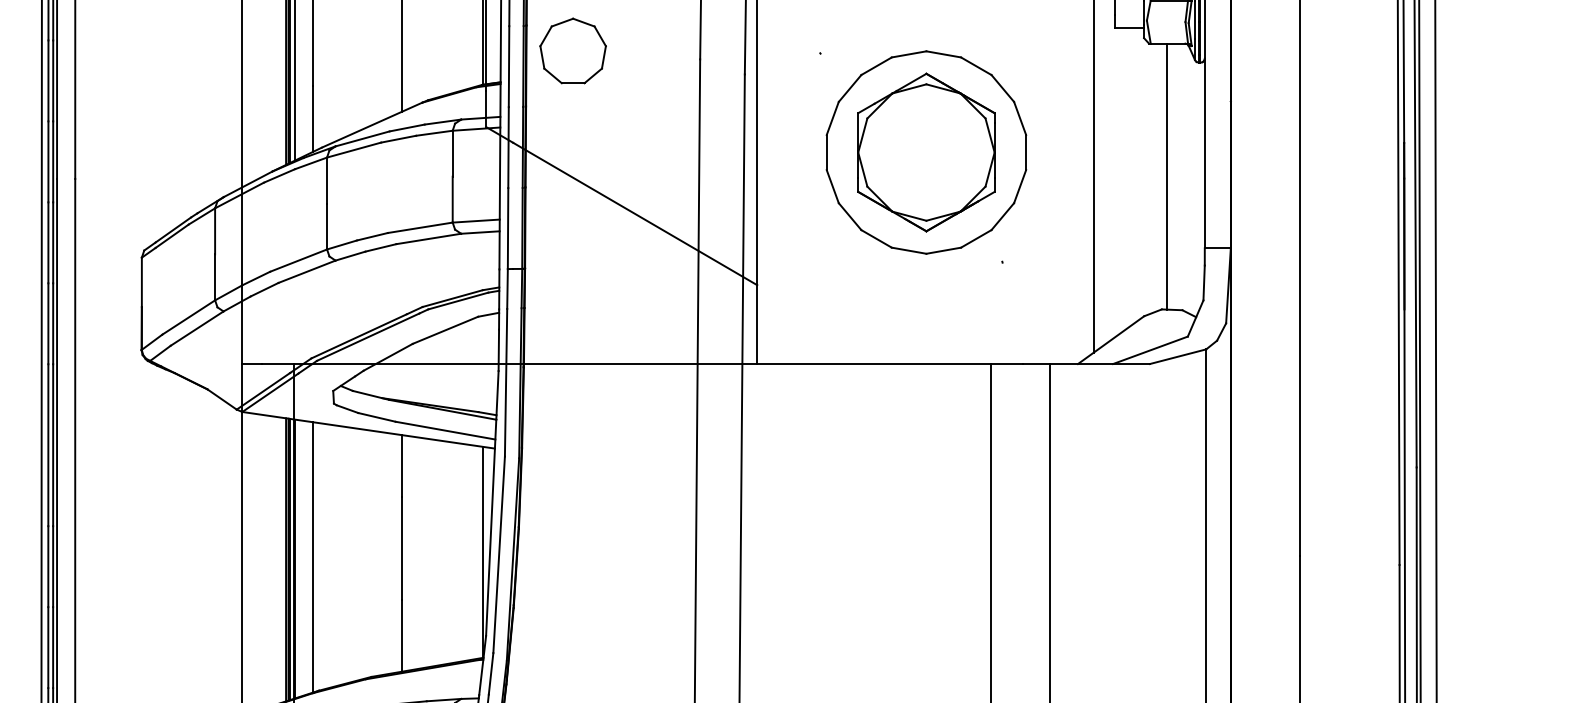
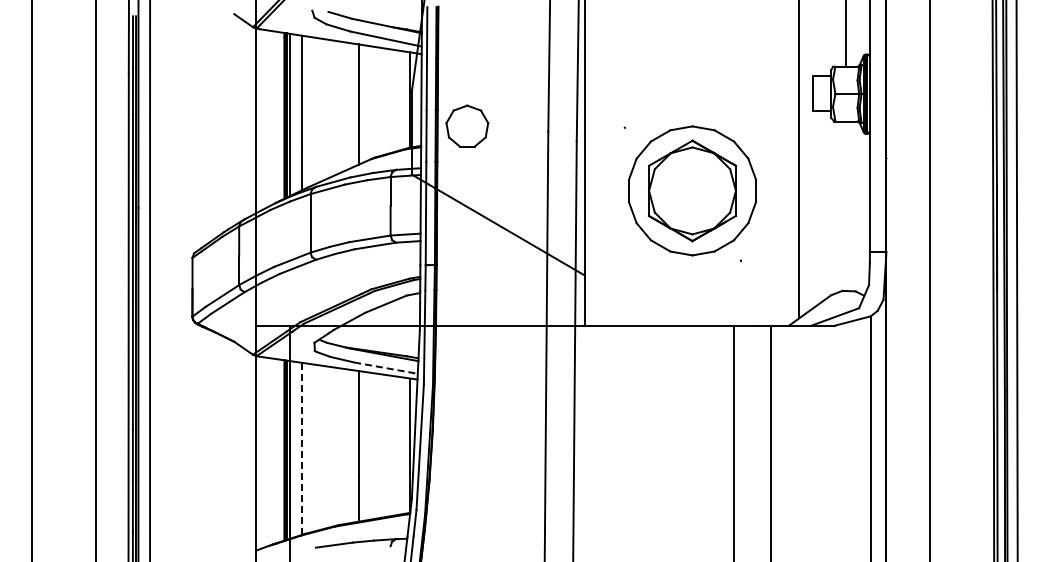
line: (1166, 177) -> (845, 206), removed
line: (446, 431) -> (386, 368), solid -> dashed
line: (312, 556) -> (301, 448), solid -> dashed

